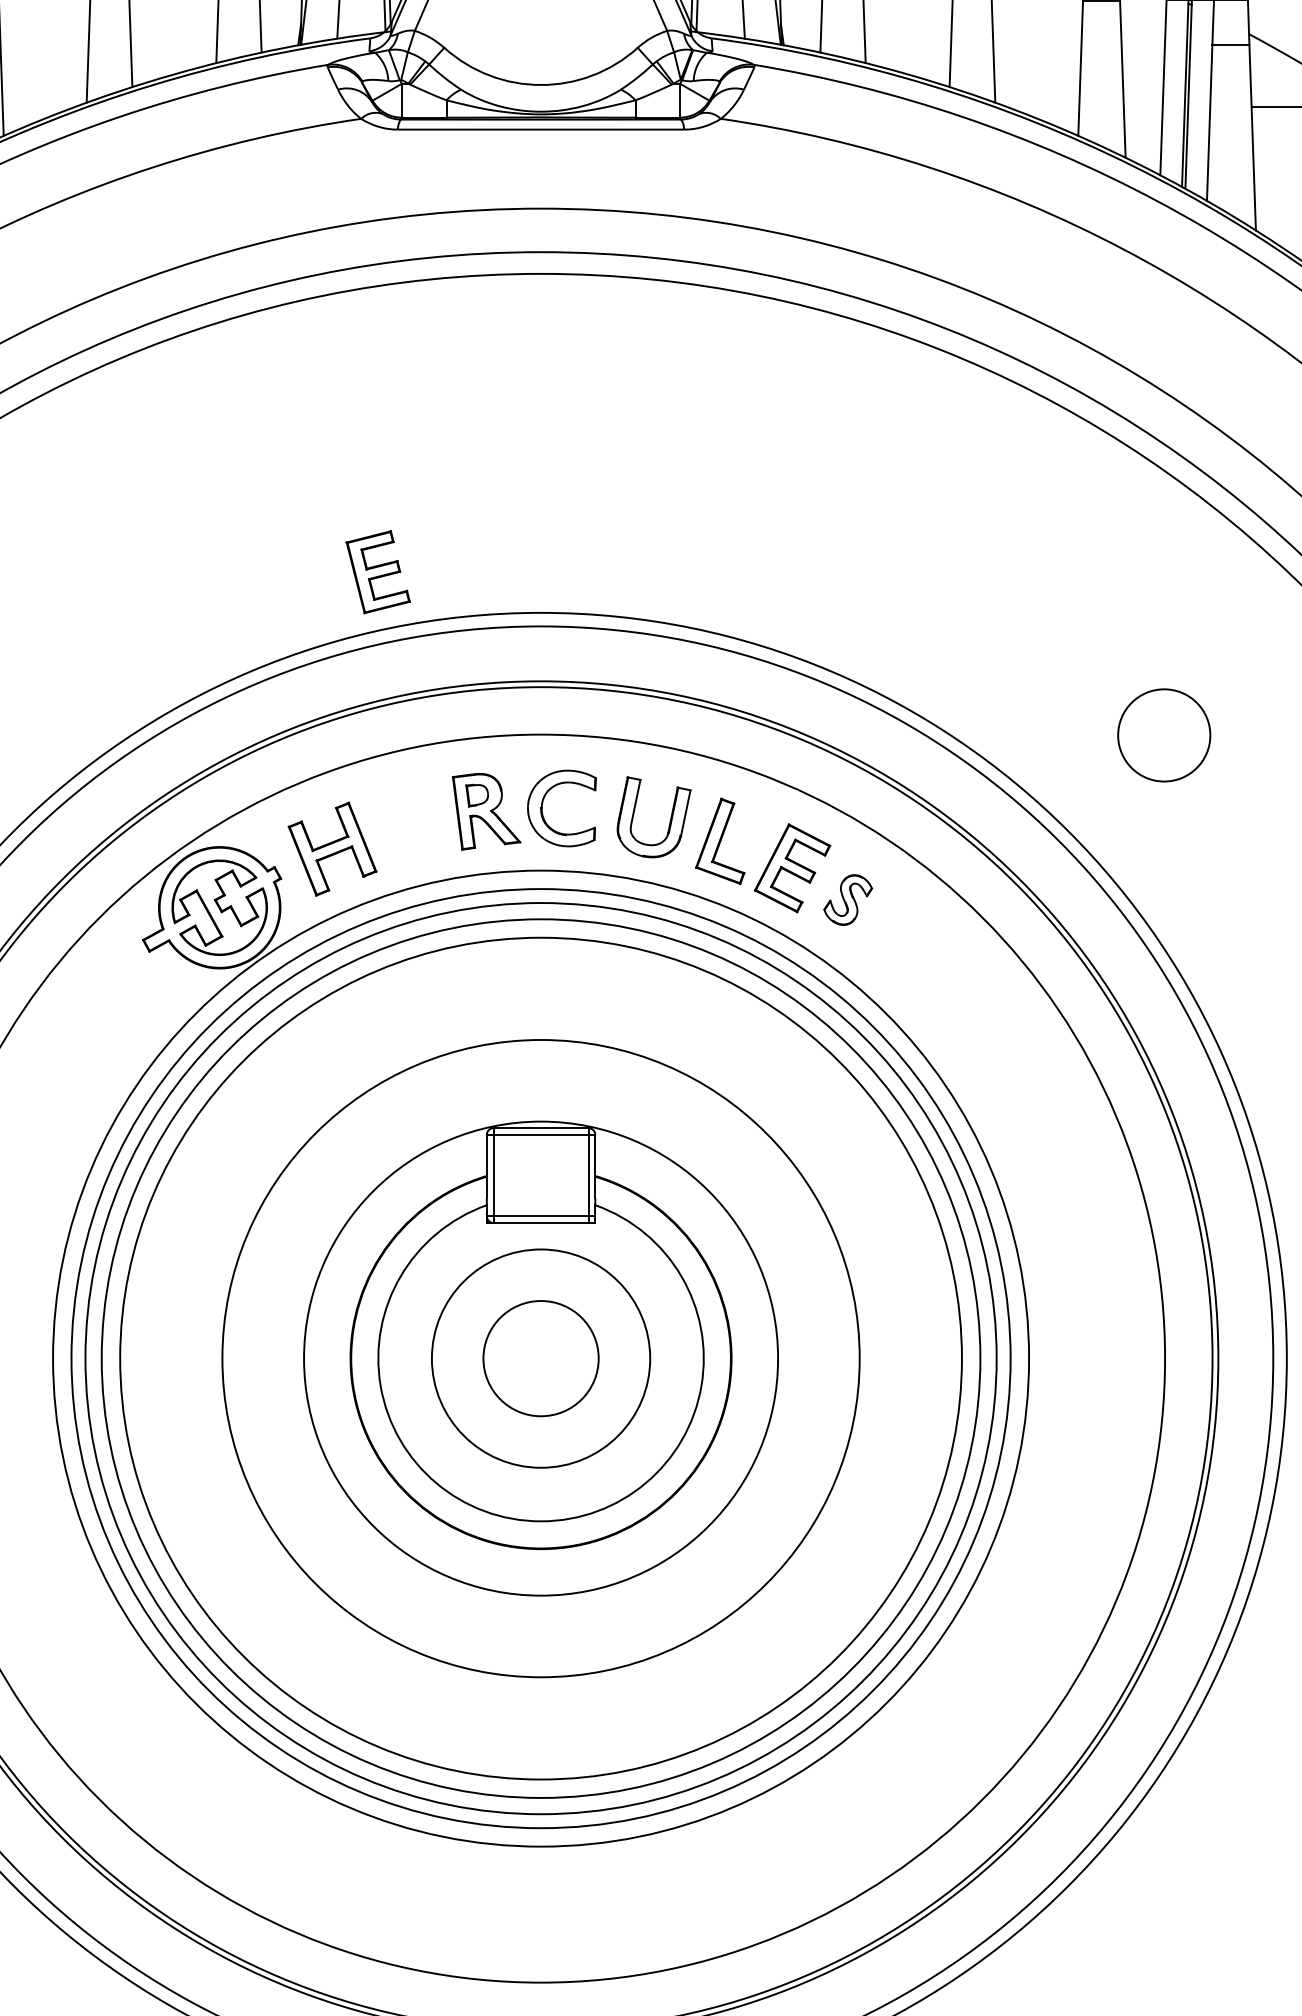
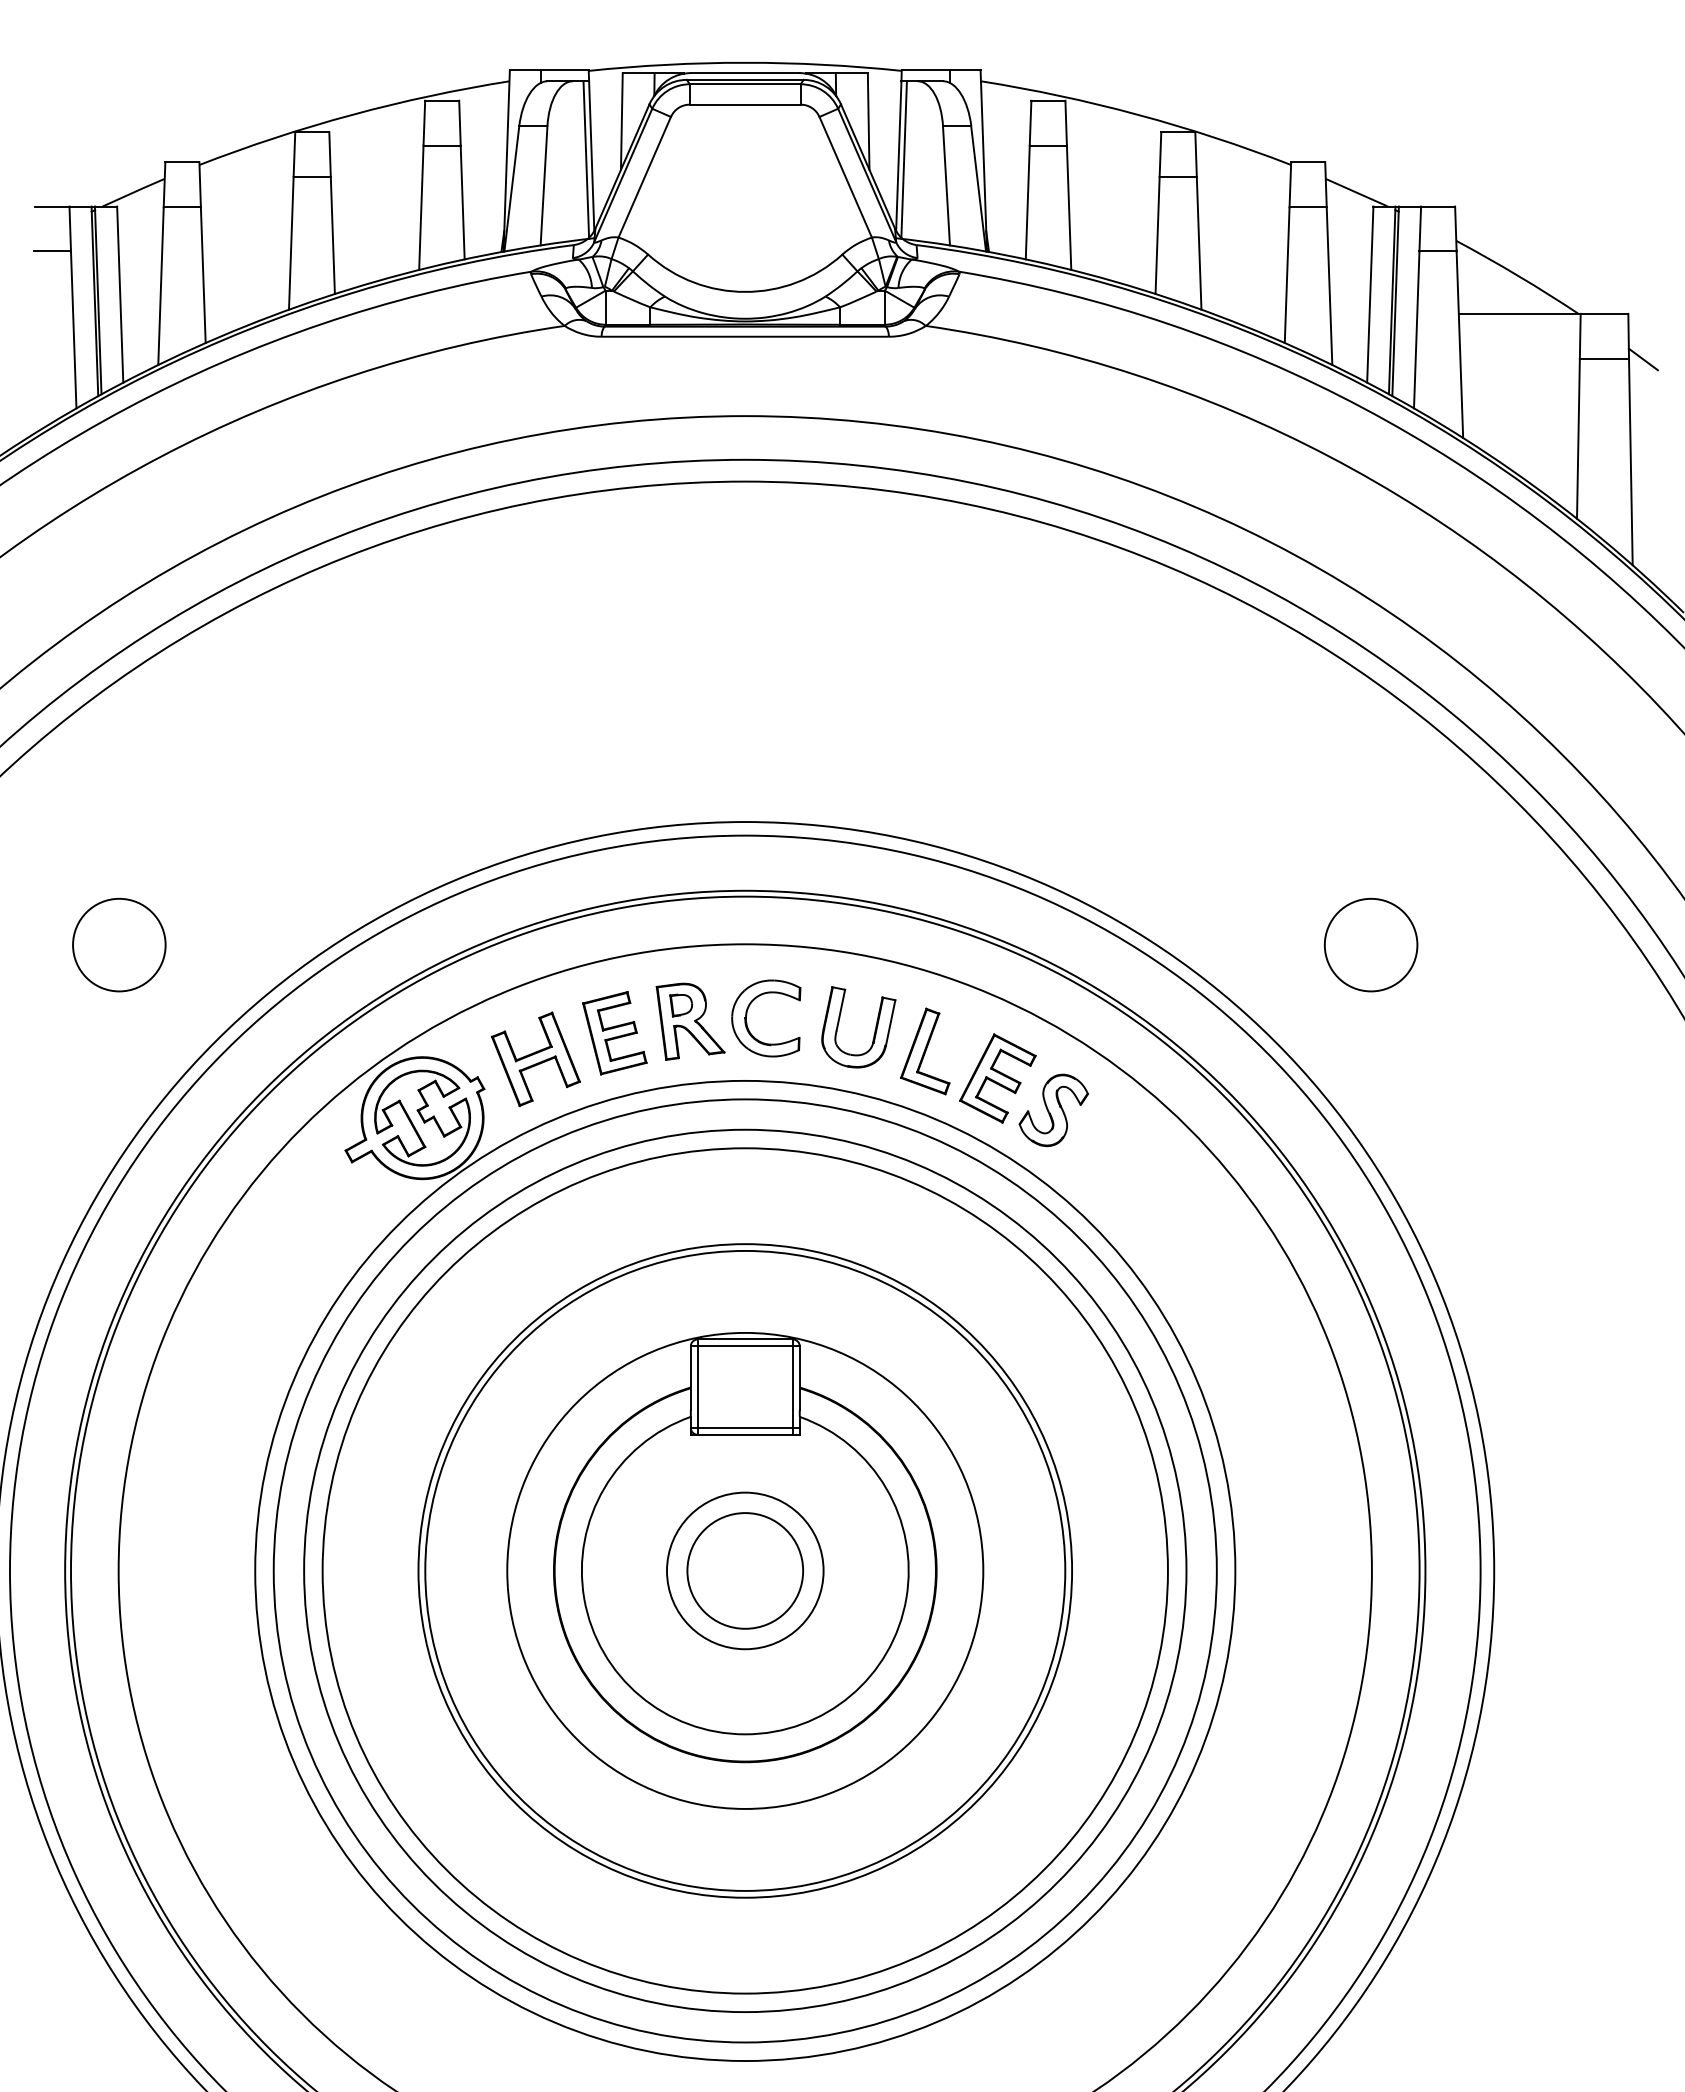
part: (377, 572) -> (614, 1033), moved
part: (847, 900) -> (1053, 1110), size x1.43
circle: (541, 1358) -> (745, 1570), size x0.71
circle: (541, 1358) -> (745, 1570), size x0.71

